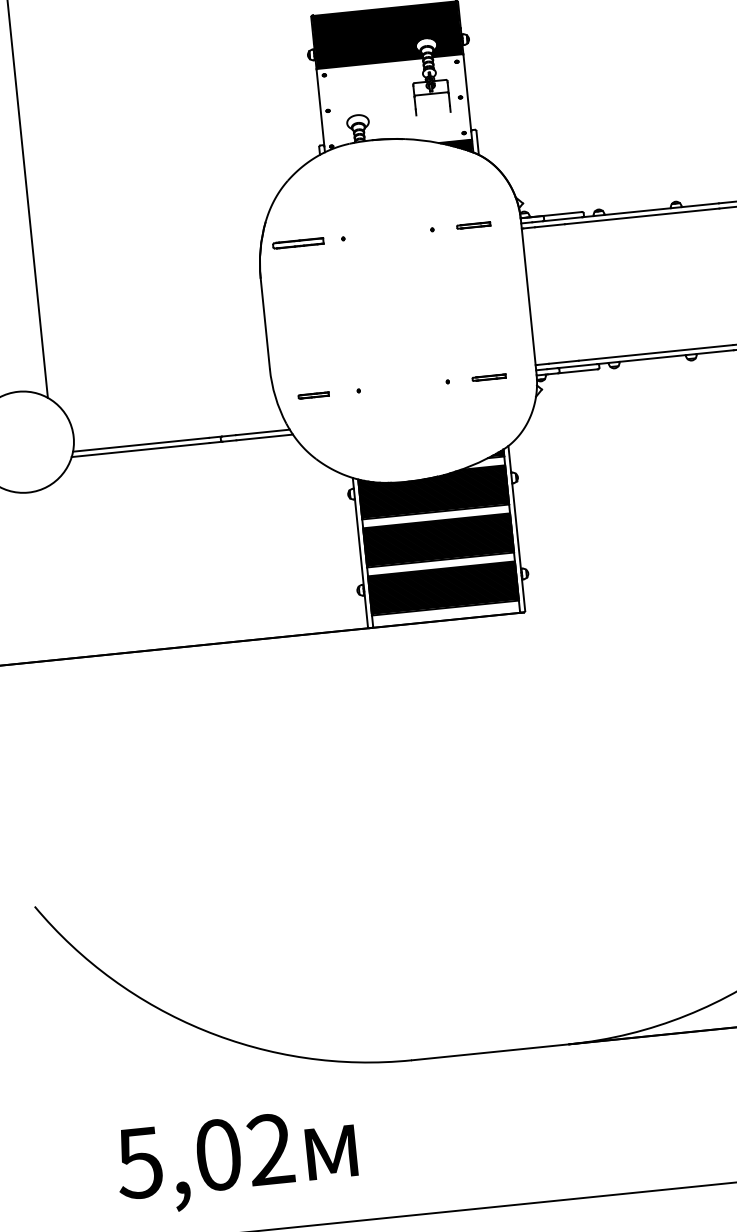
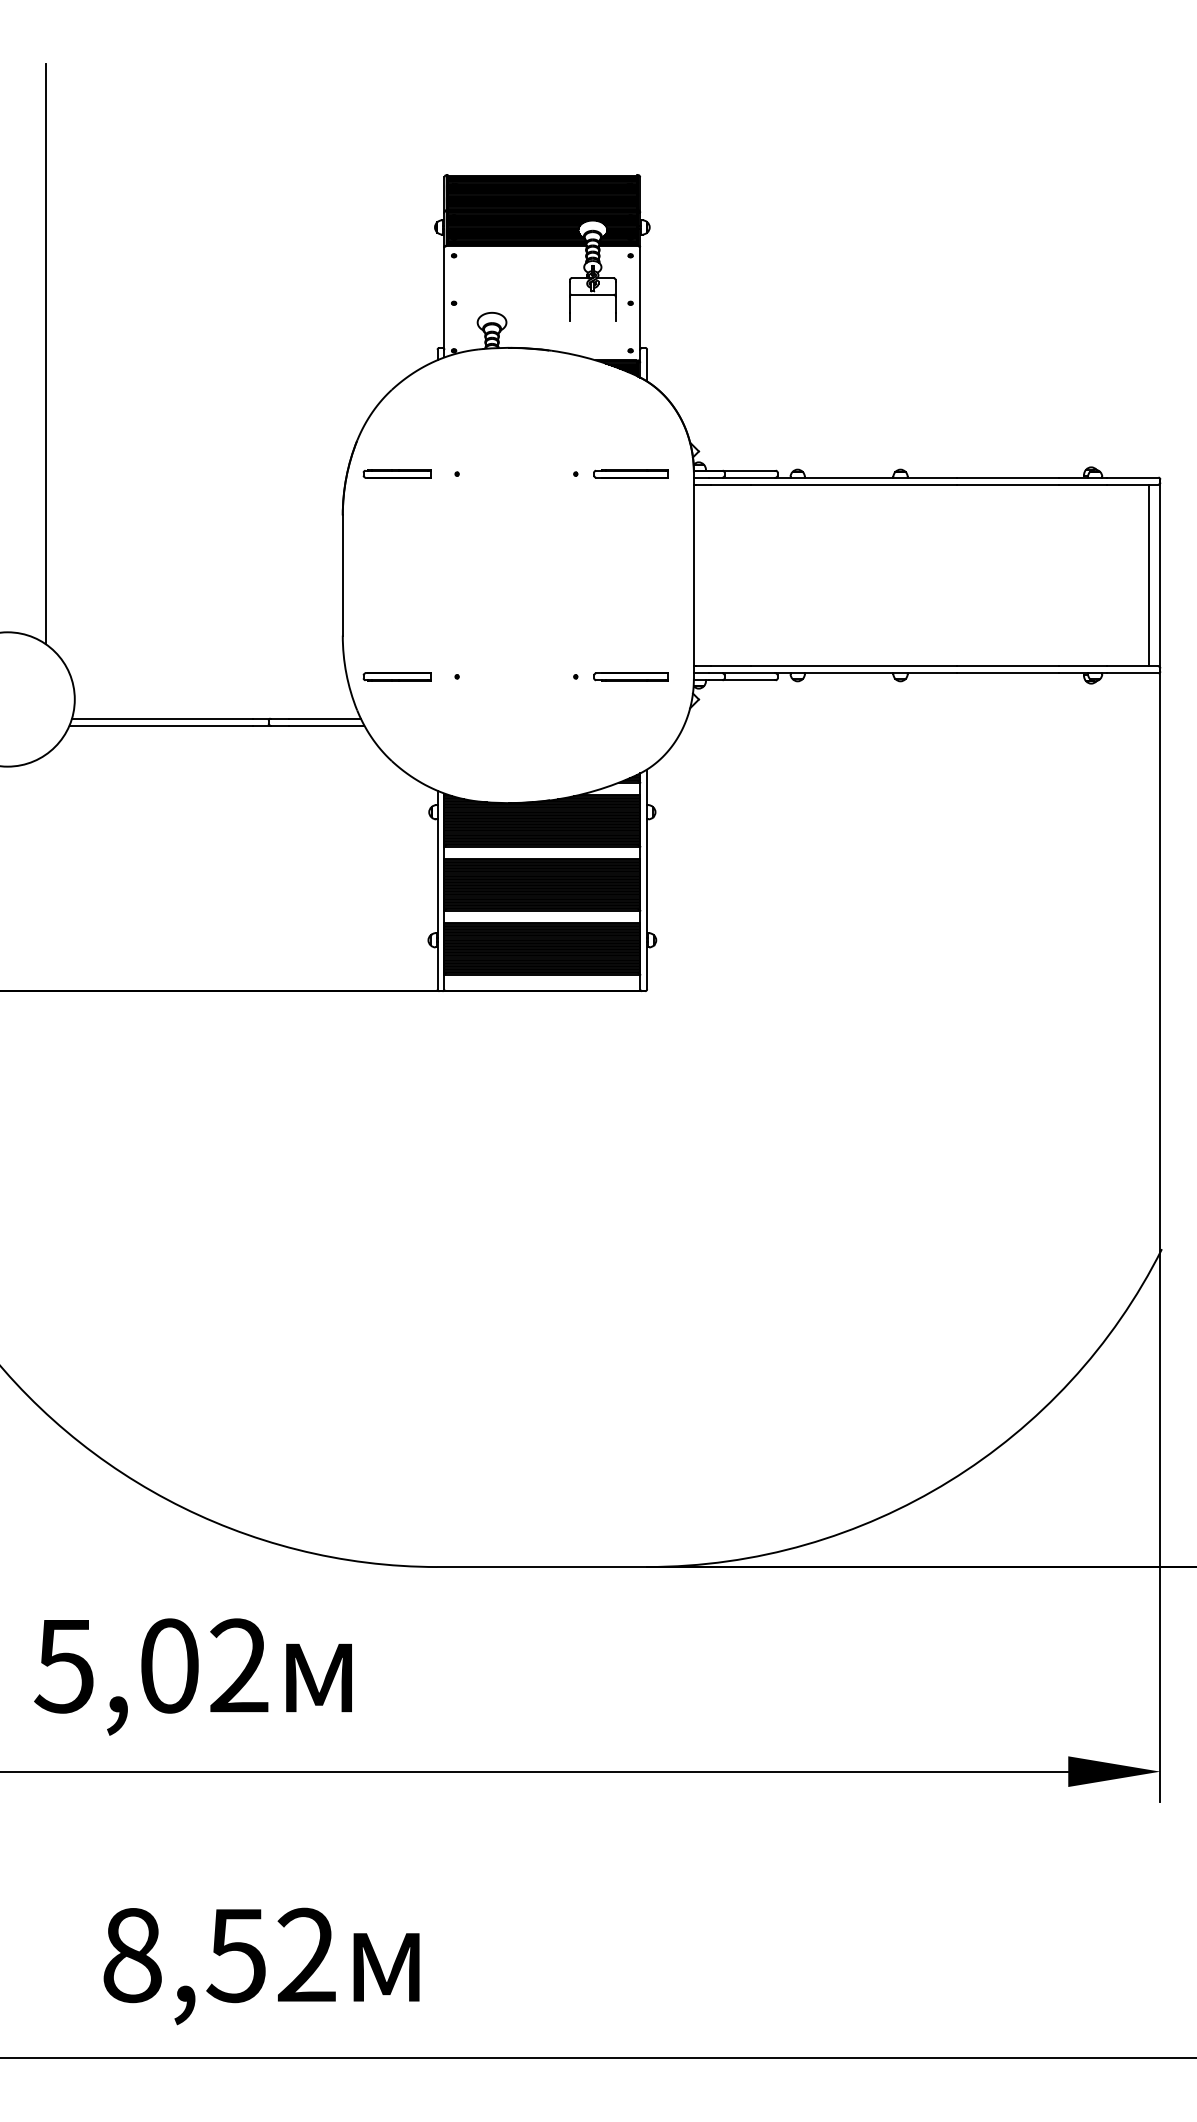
part: (473, 225) -> (630, 473), size x1.67
part: (488, 377) -> (630, 676), size x1.67
part: (313, 395) -> (396, 676), size x1.67

